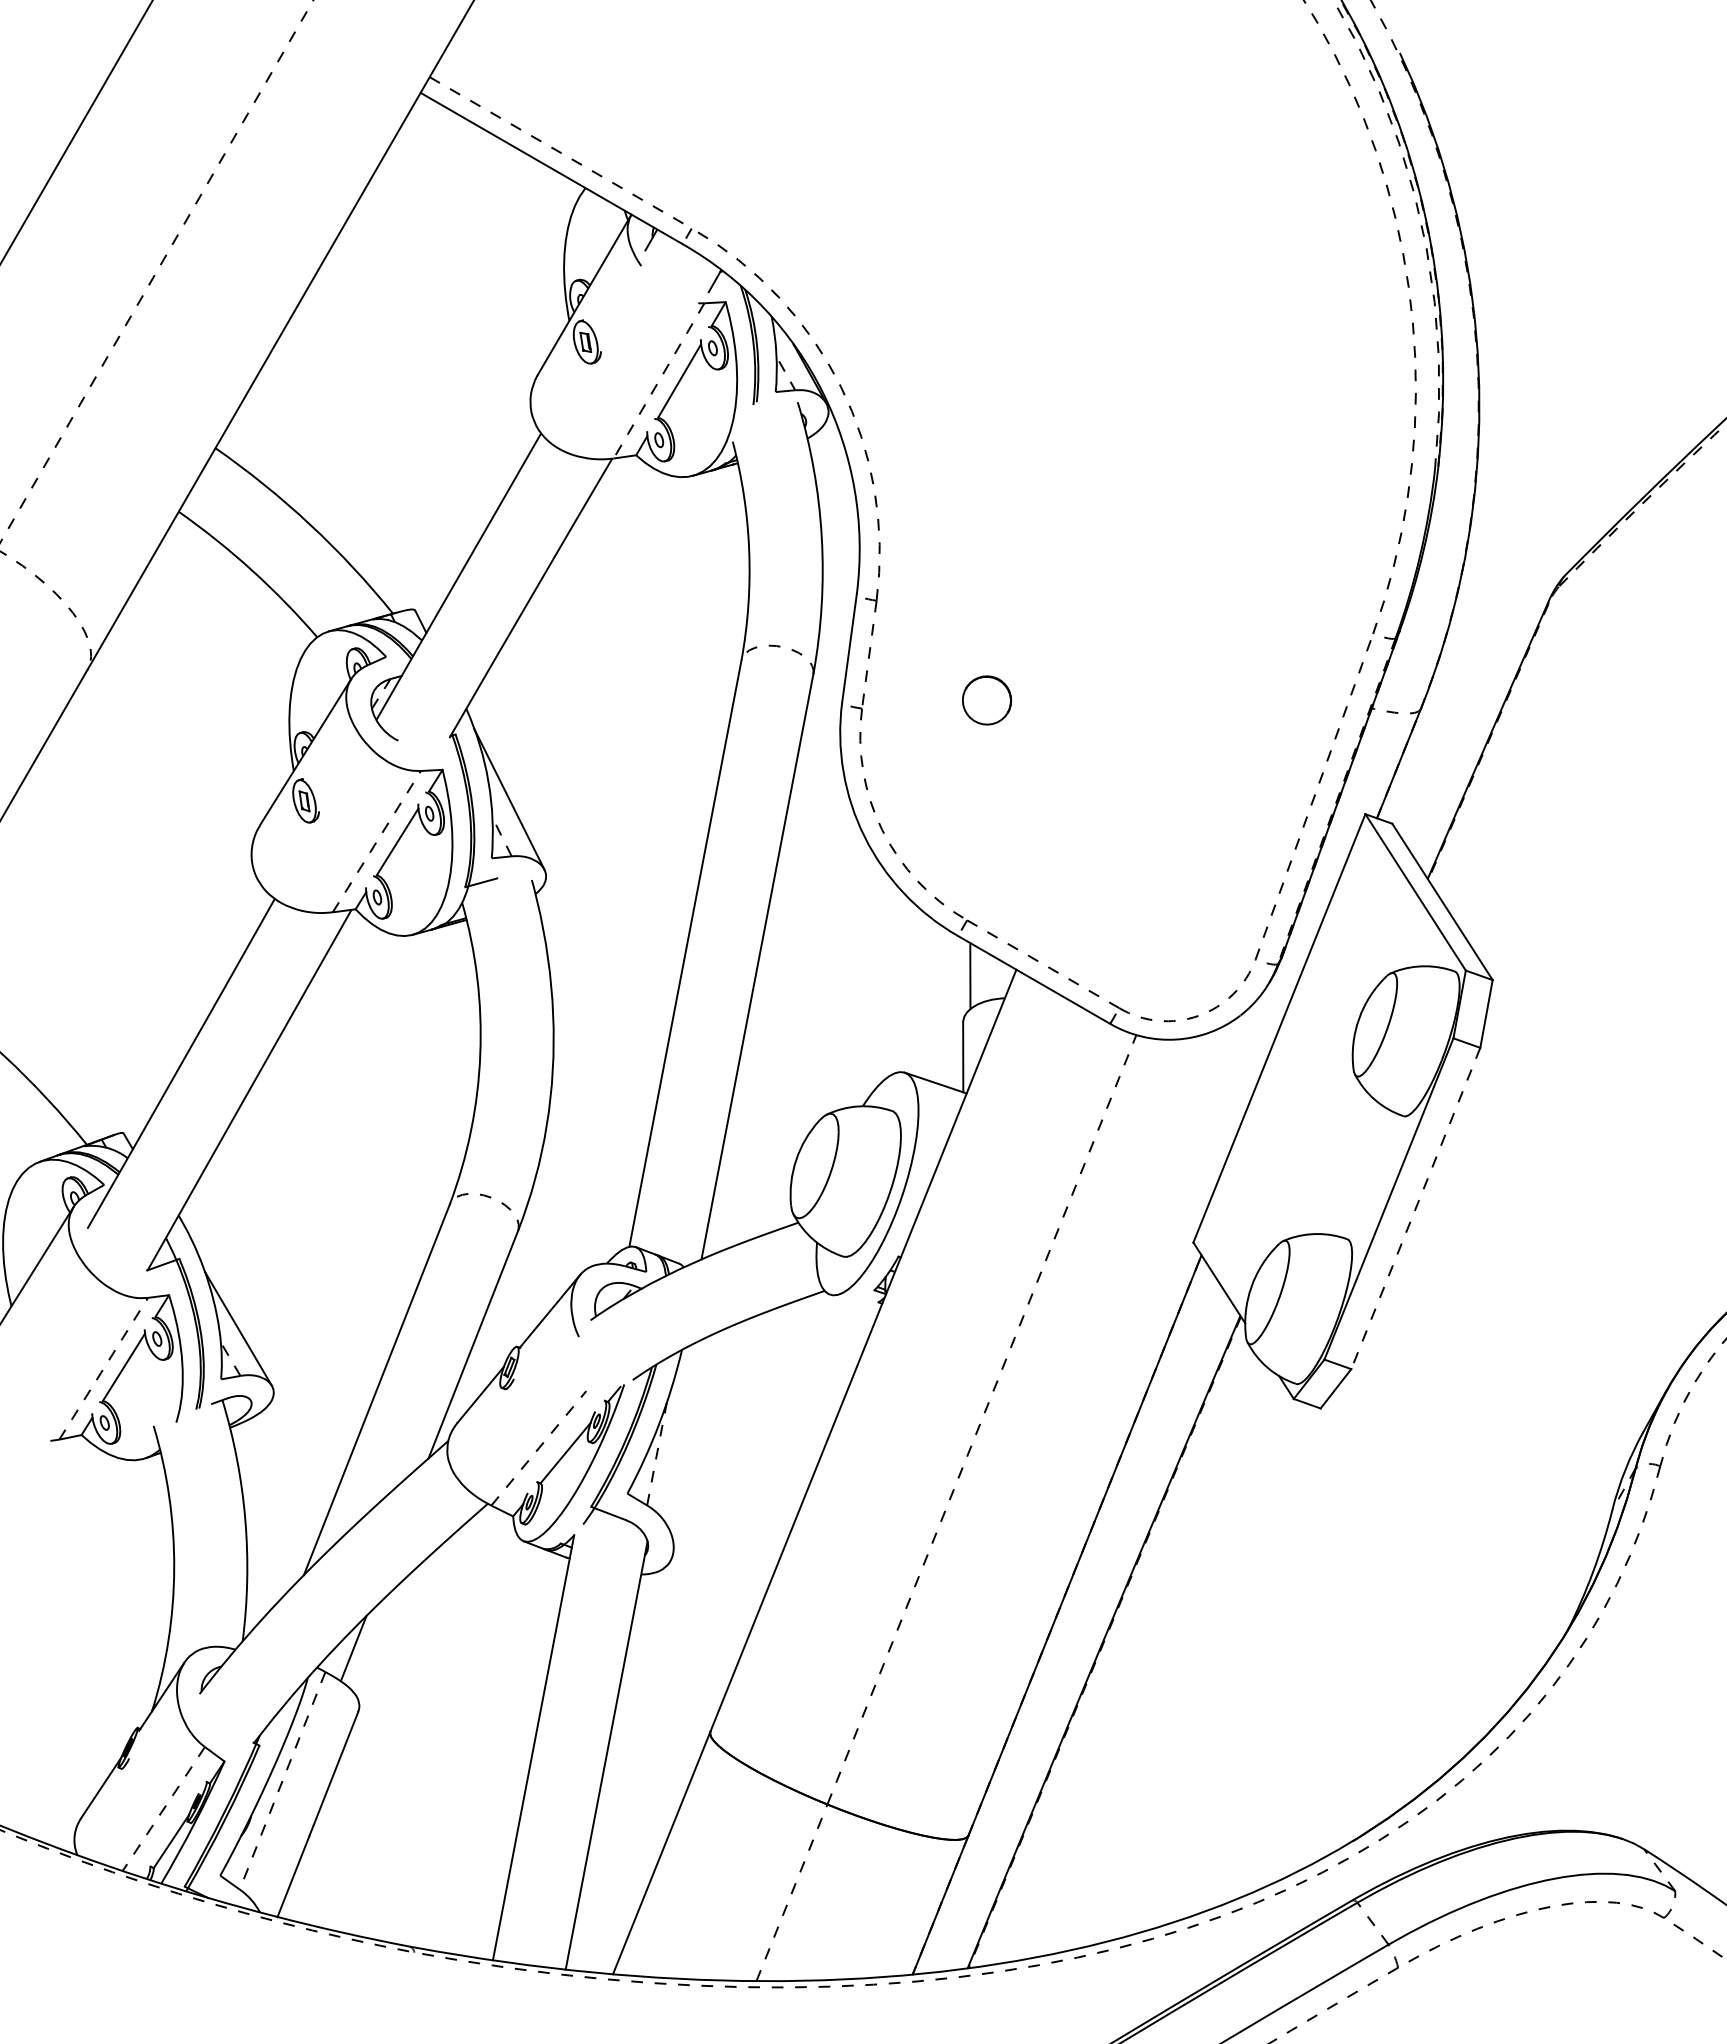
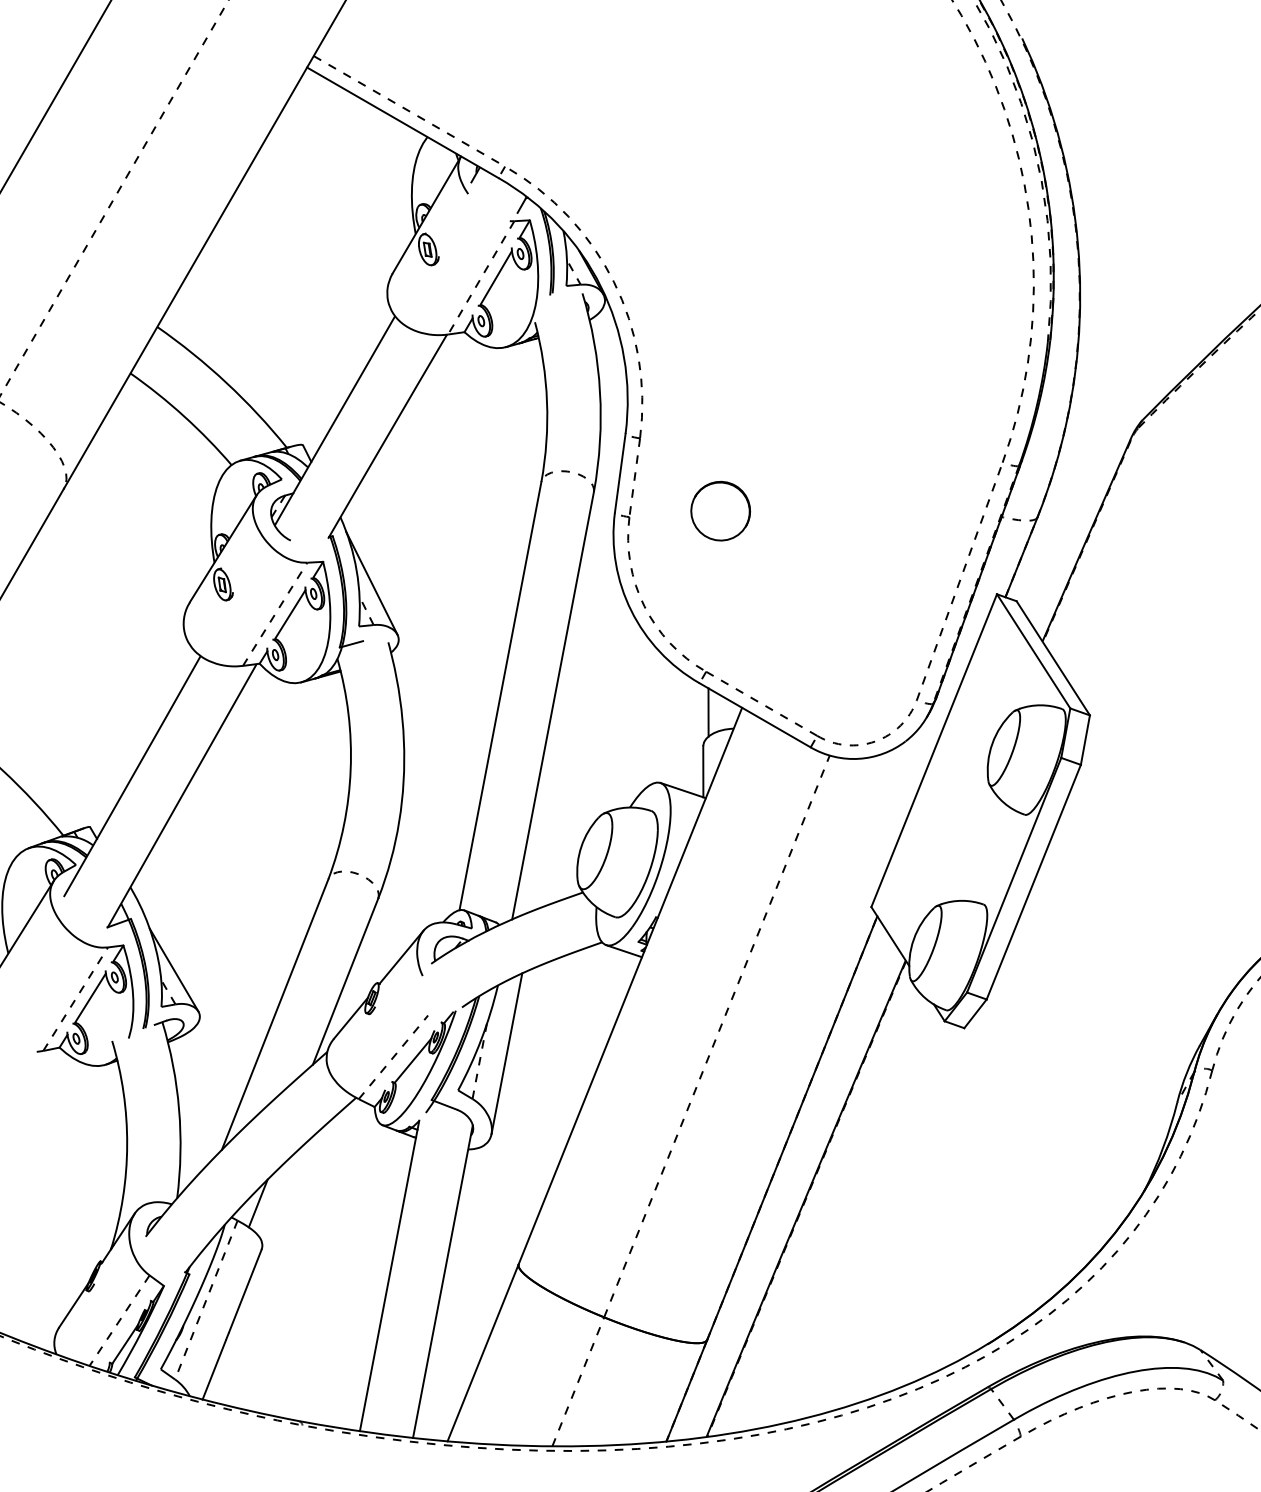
part: (986, 700) -> (720, 511), size x1.67
line: (1415, 1208) -> (1033, 882), dashed -> solid
line: (854, 1302) -> (623, 950), added
line: (694, 1443) -> (507, 1053), added

